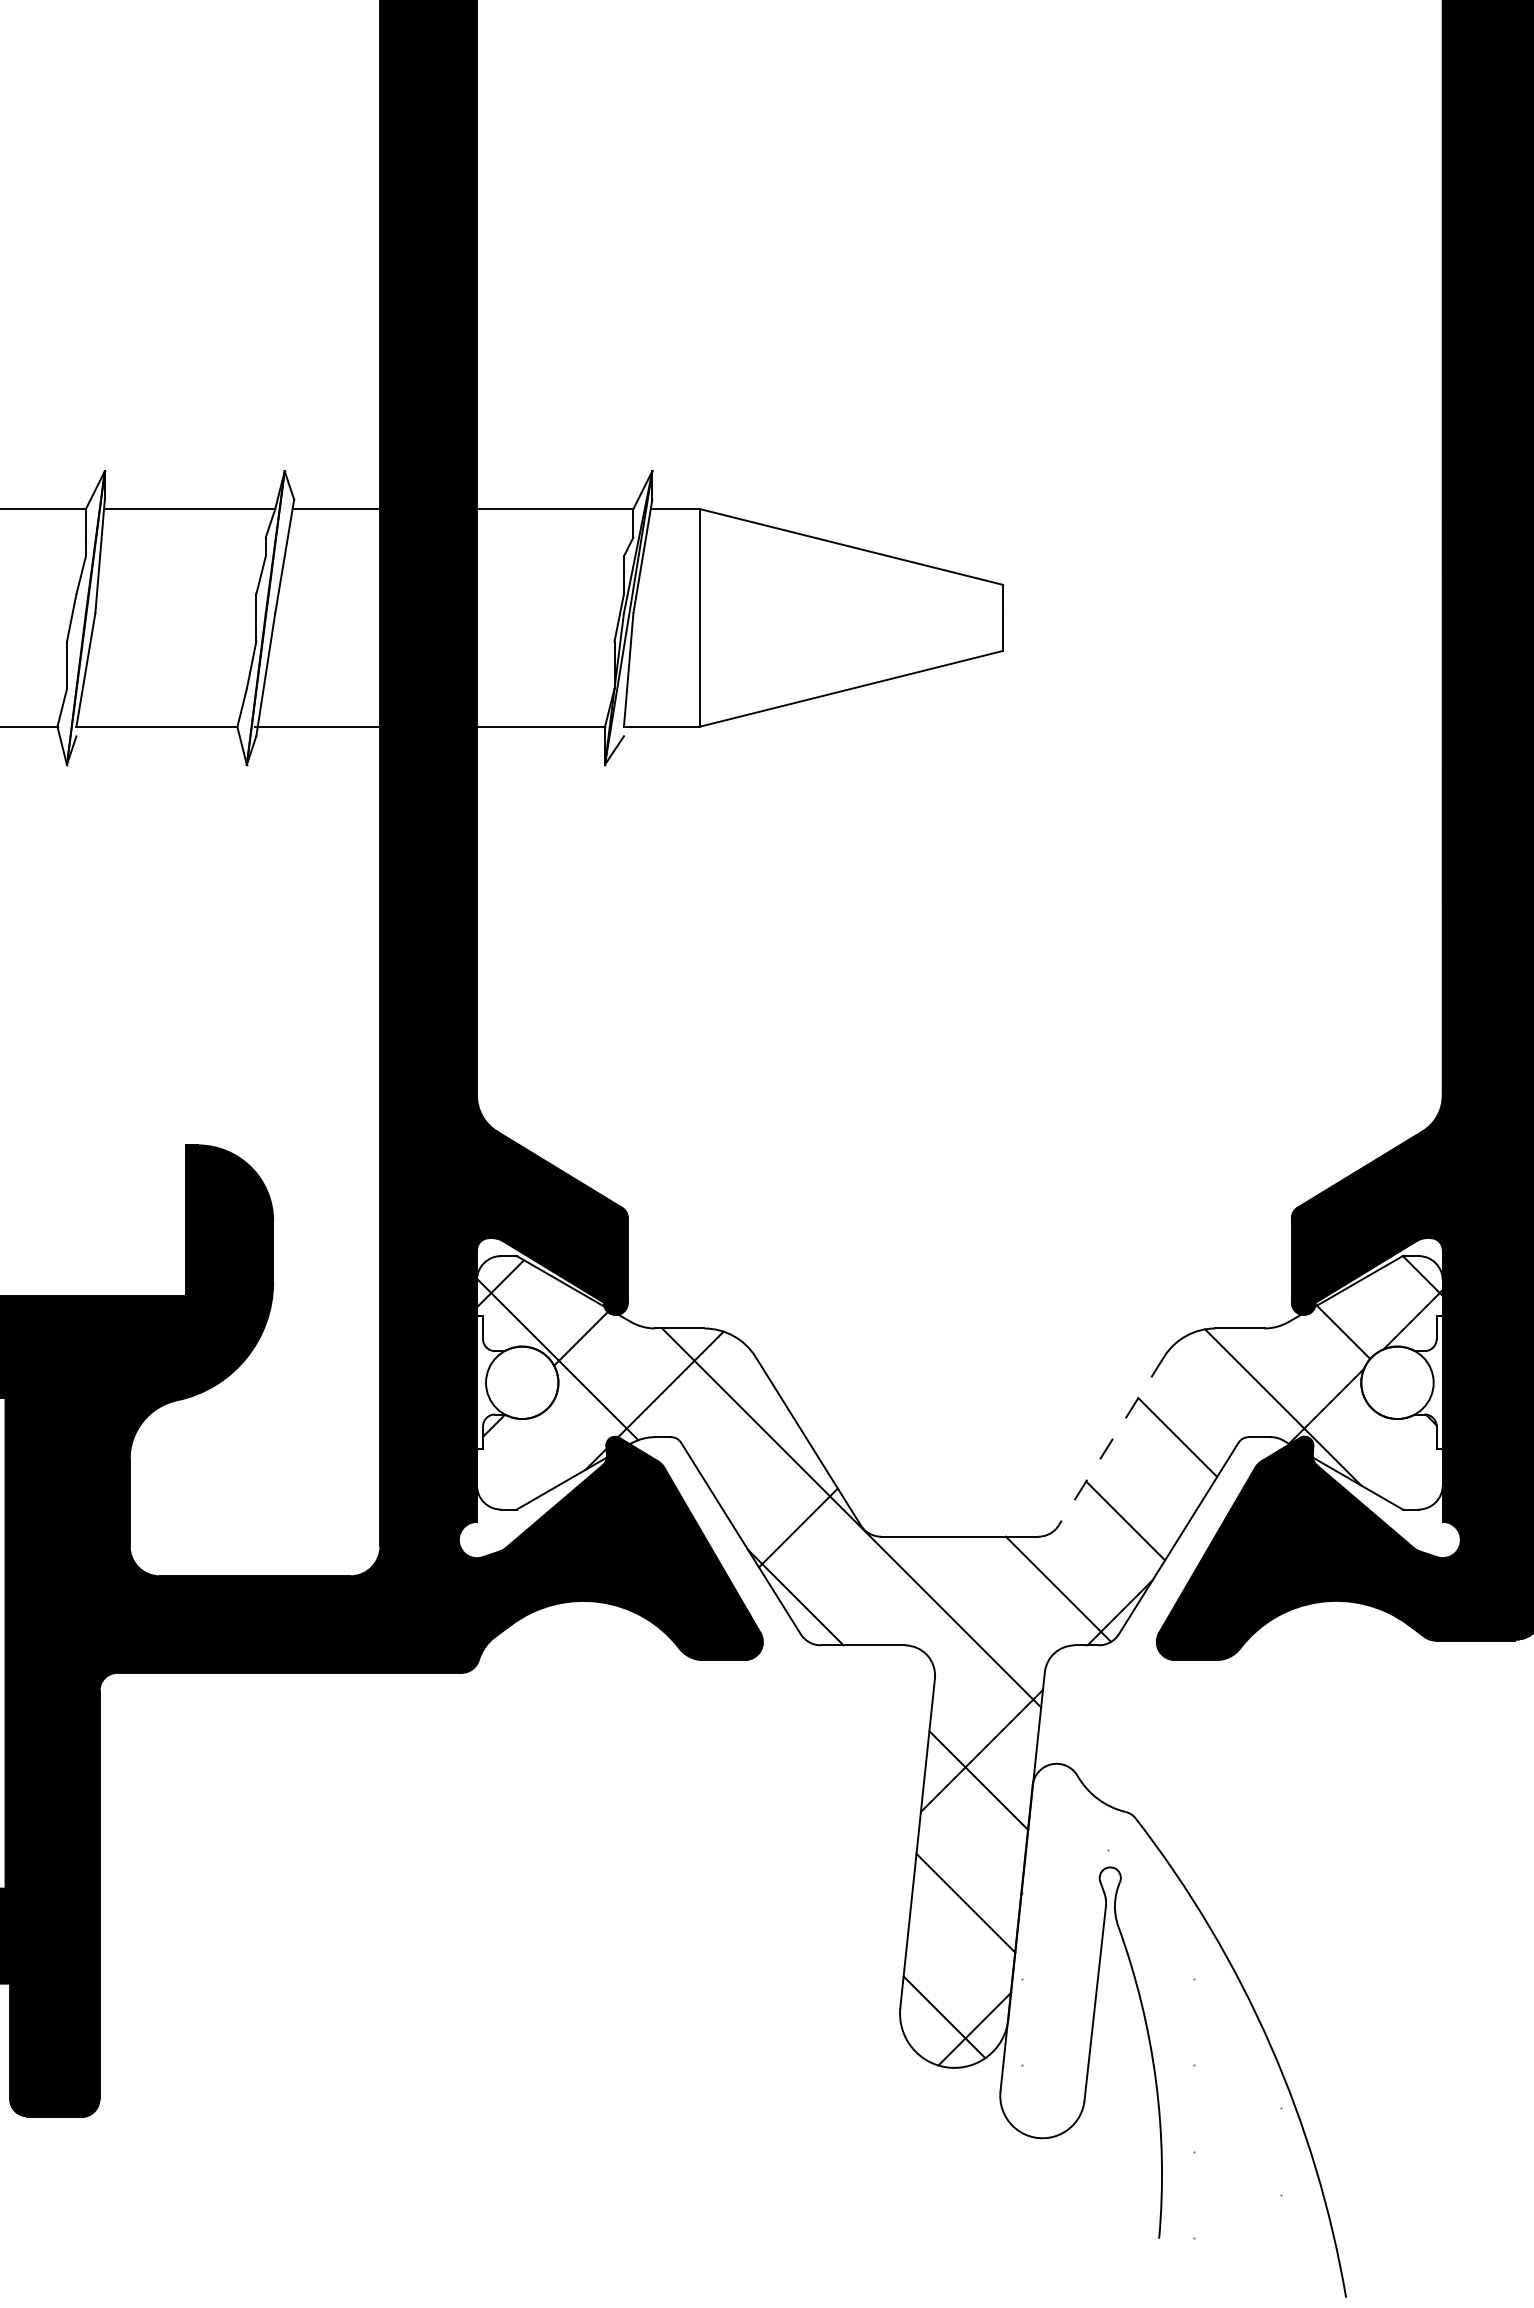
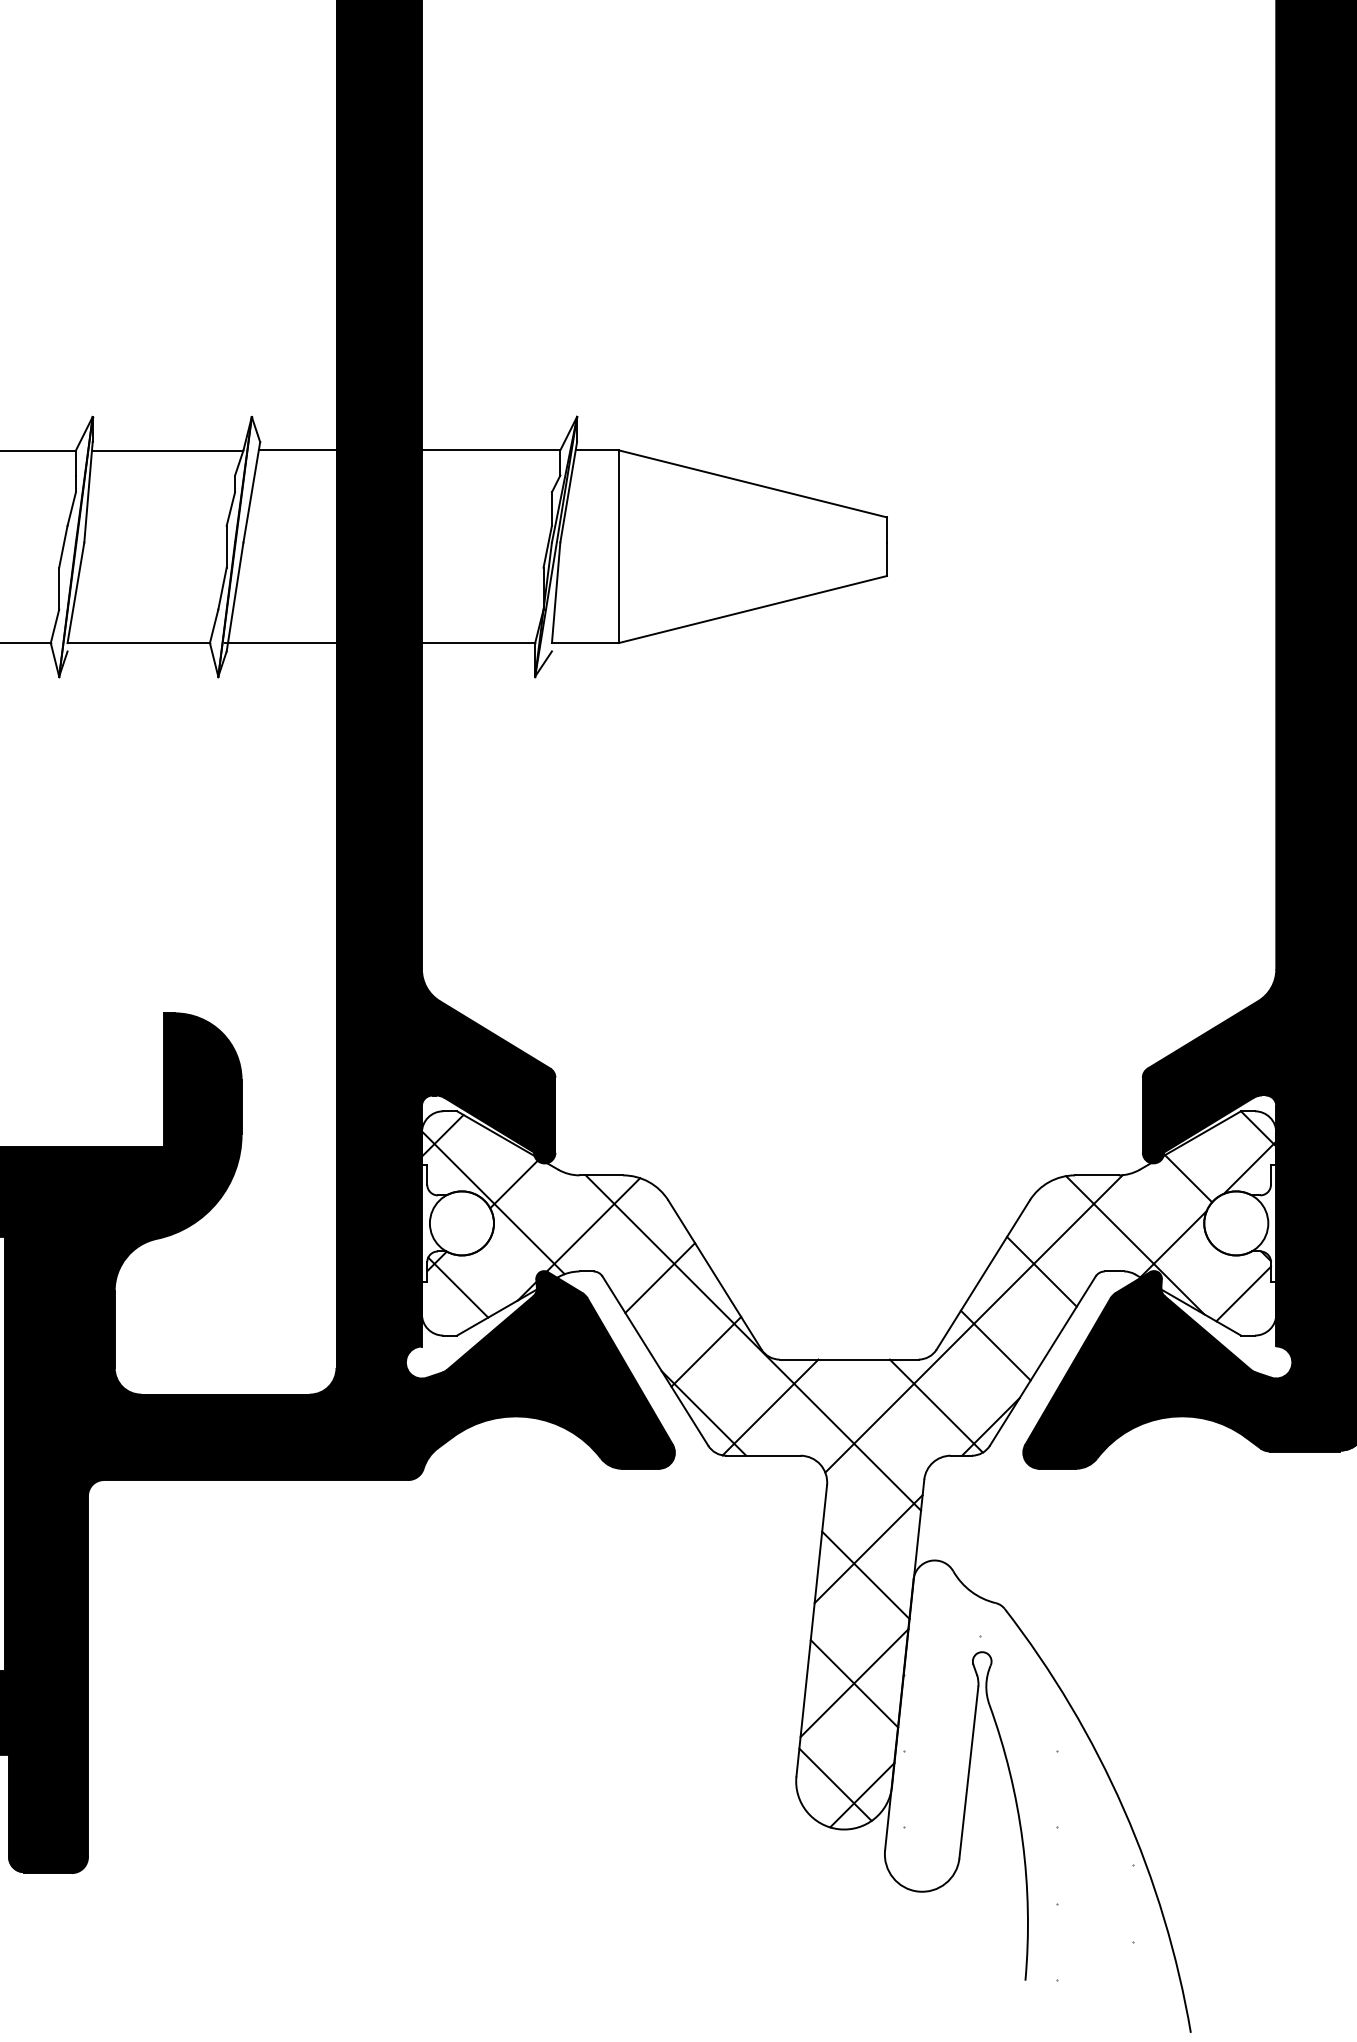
line: (1111, 1441) -> (983, 1275), dashed -> solid
line: (745, 1444) -> (659, 1278), added
line: (517, 1455) -> (457, 1287), added
line: (1405, 1462) -> (1243, 1293), added
line: (1100, 1496) -> (973, 1324), added
line: (870, 1590) -> (770, 1407), added
line: (966, 1902) -> (854, 1683), added

